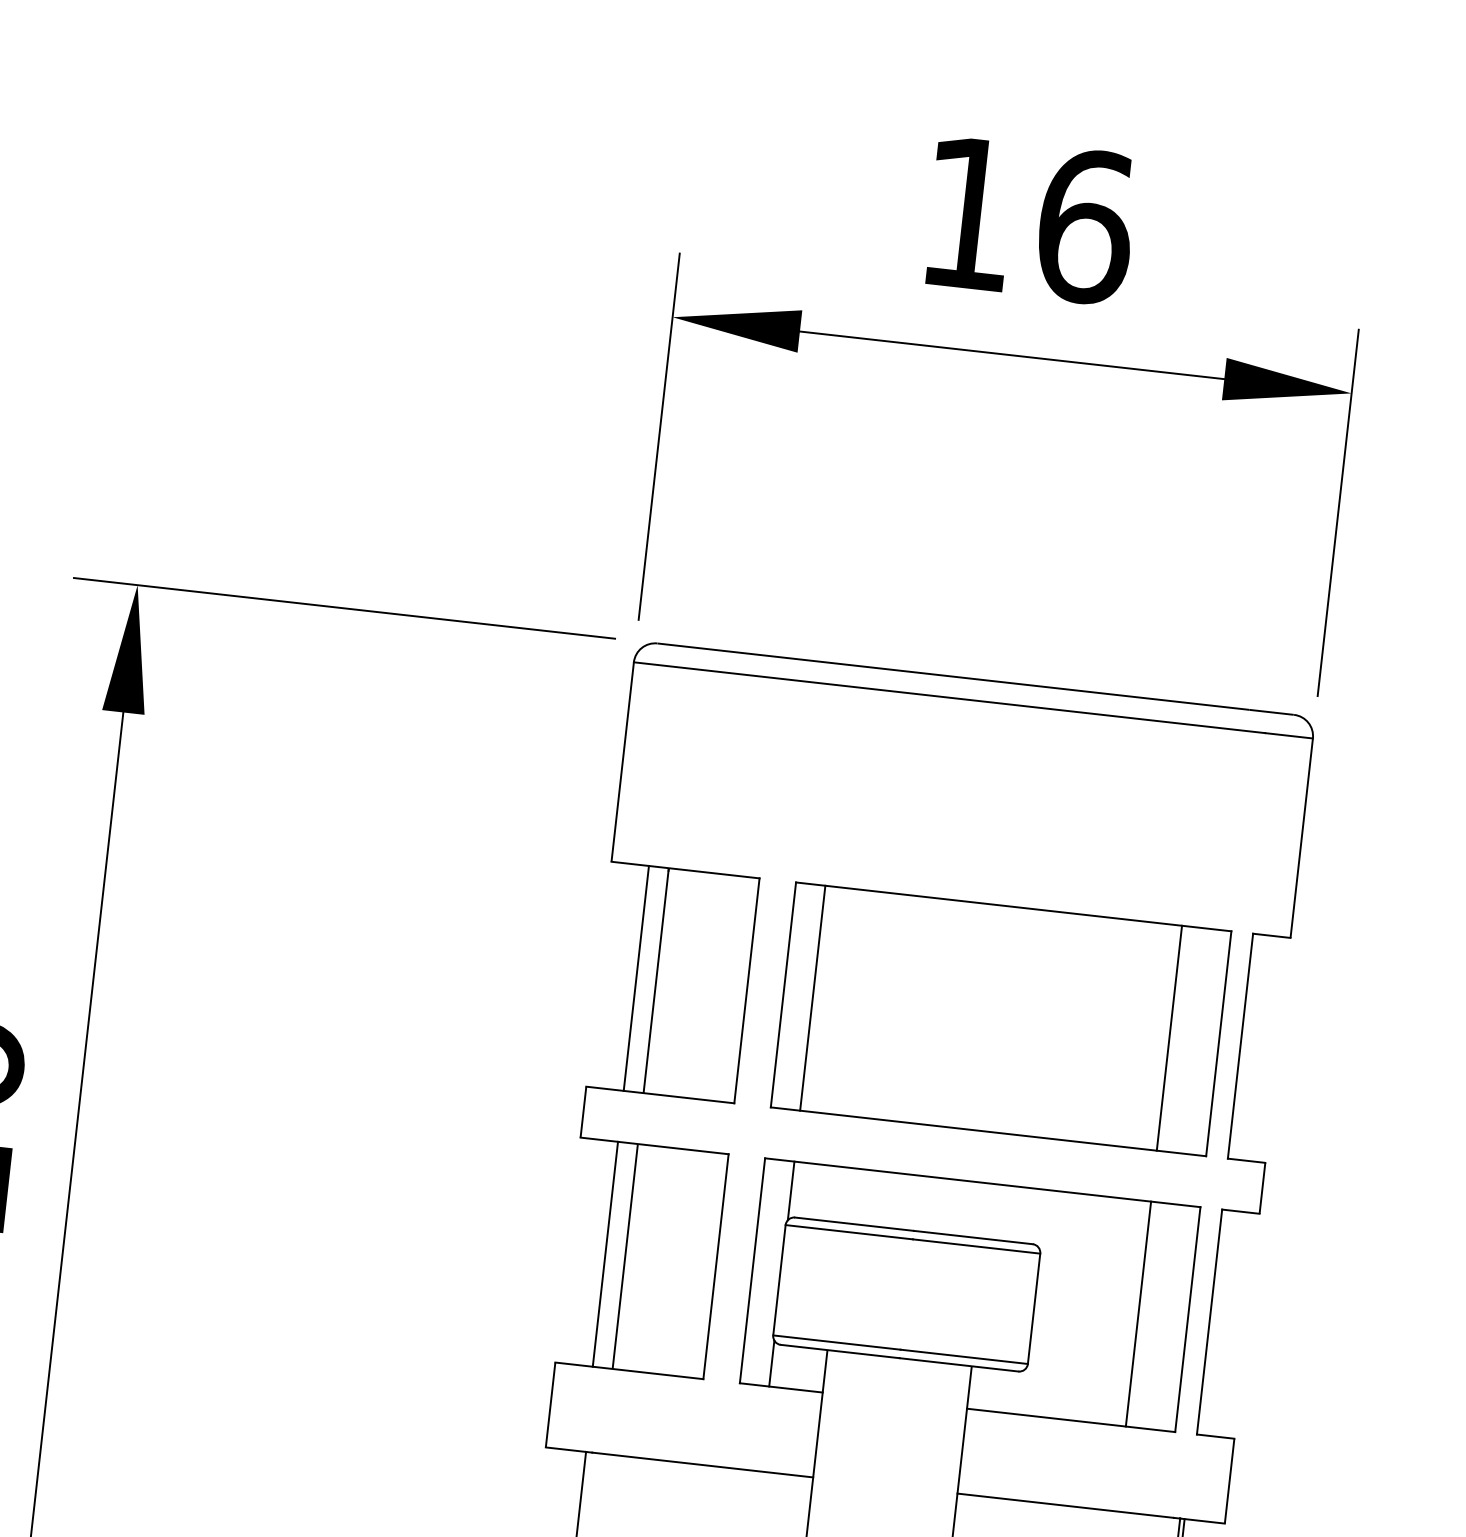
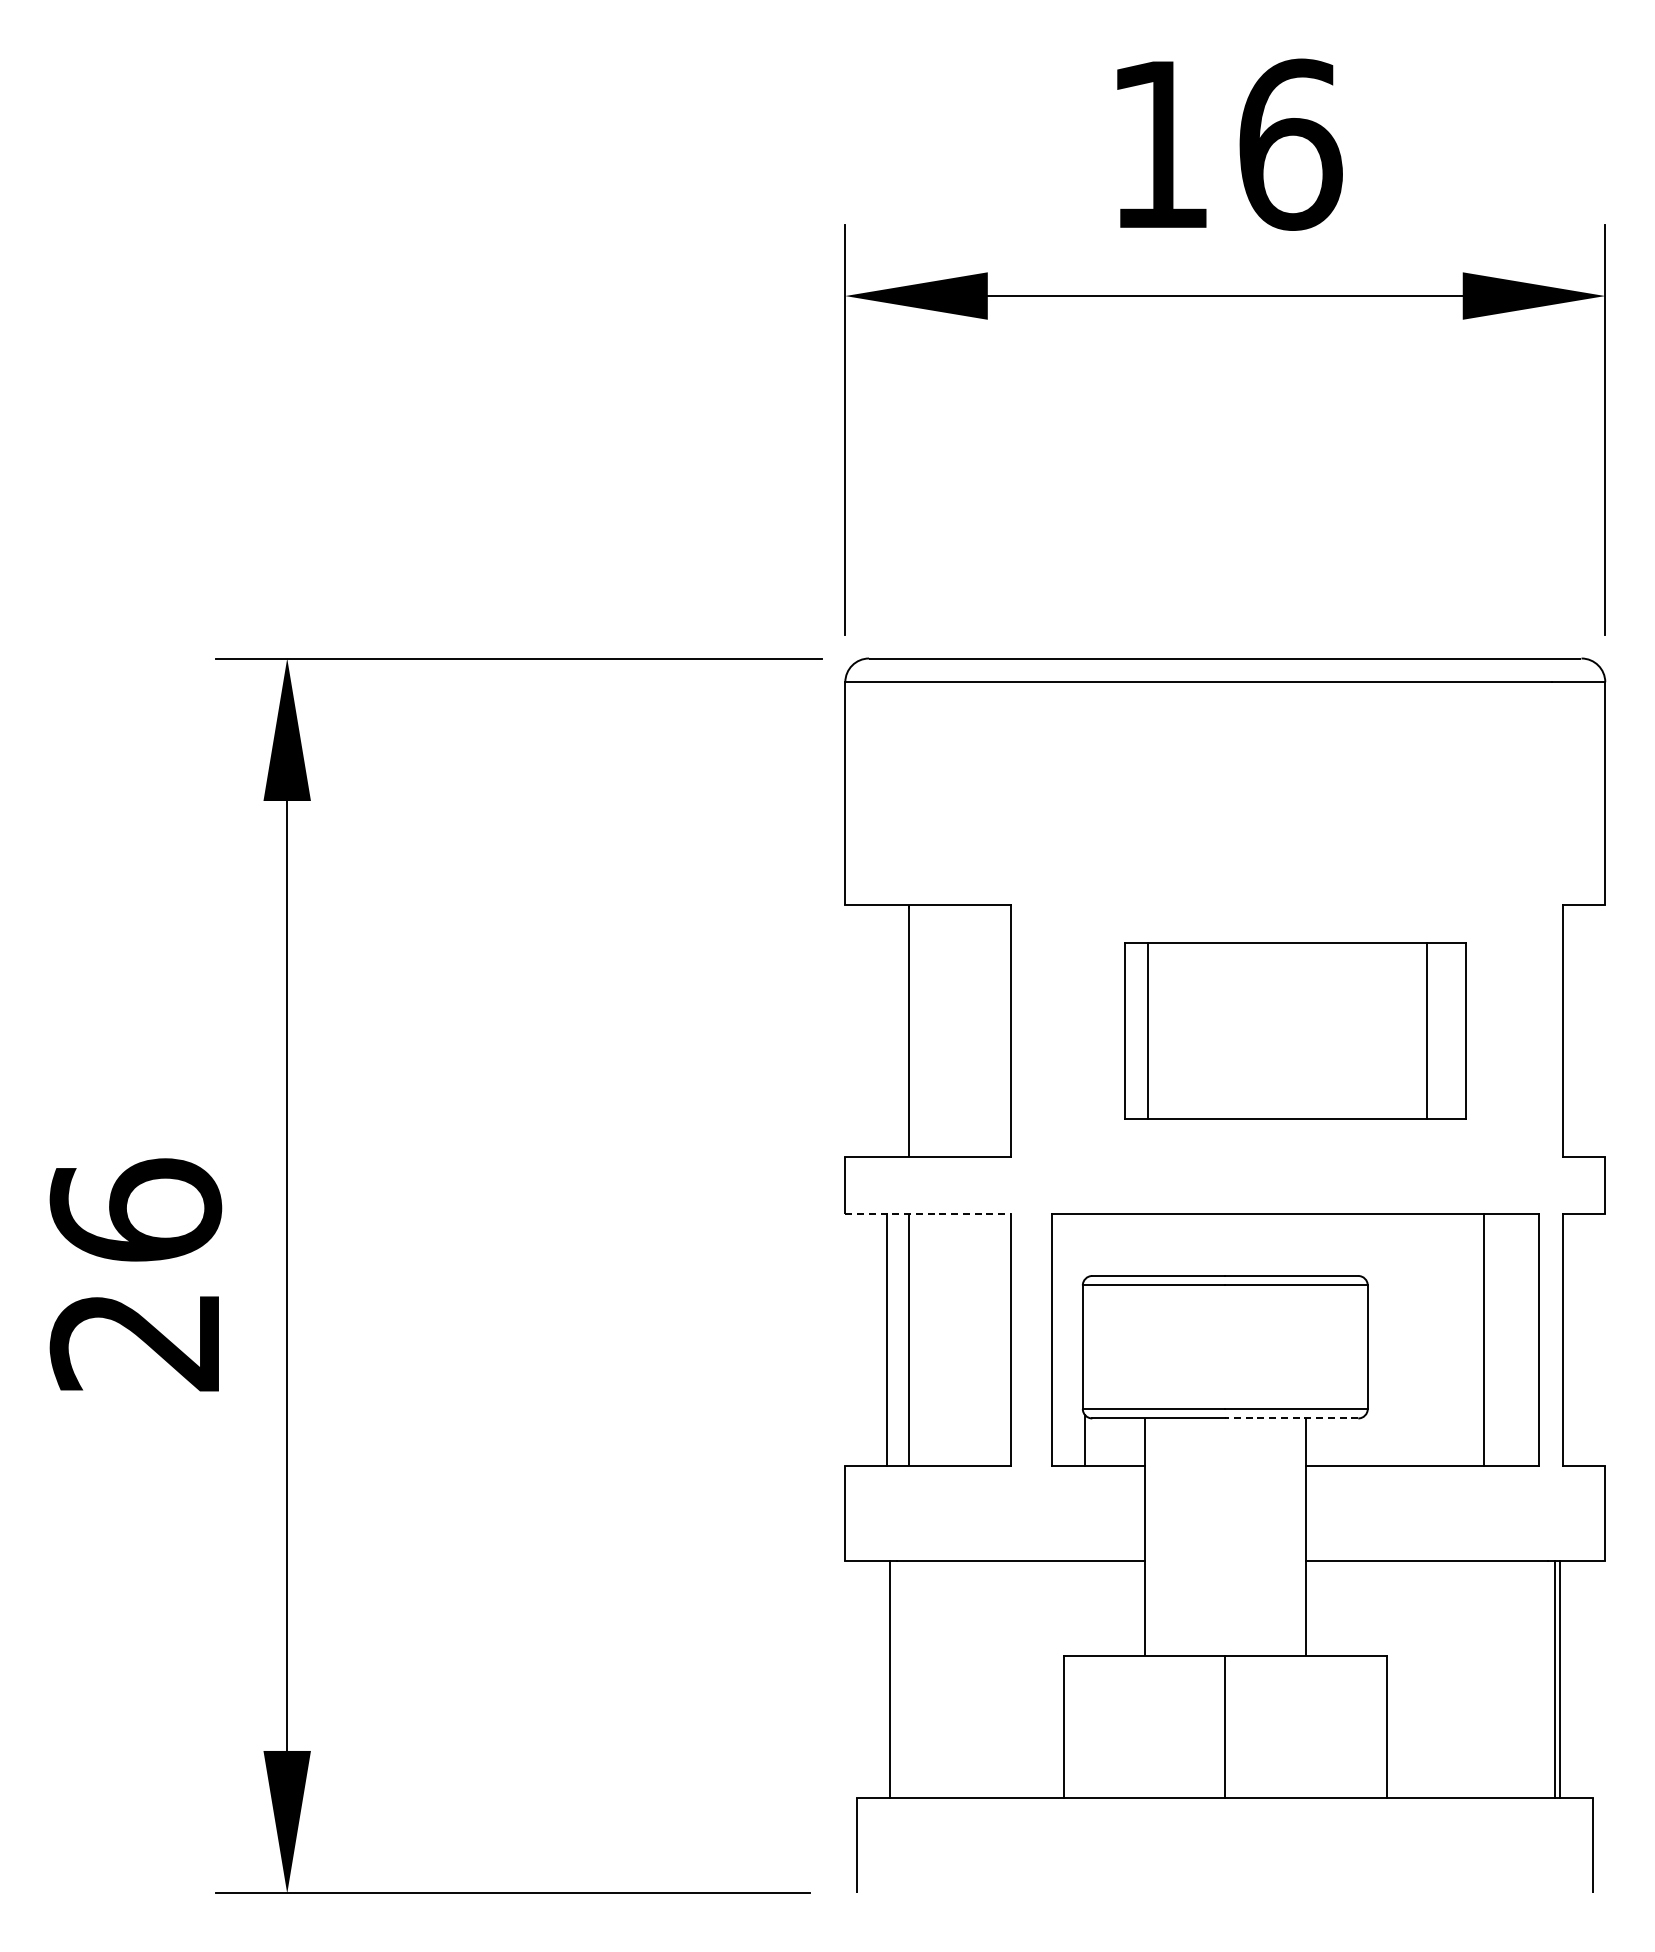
line: (636, 978) -> (887, 1031), removed
part: (1001, 1018) -> (1295, 1030), size x0.7
line: (654, 1146) -> (928, 1214), solid -> dashed
line: (791, 1190) -> (1084, 1246), removed
line: (958, 1364) -> (1291, 1418), solid -> dashed

